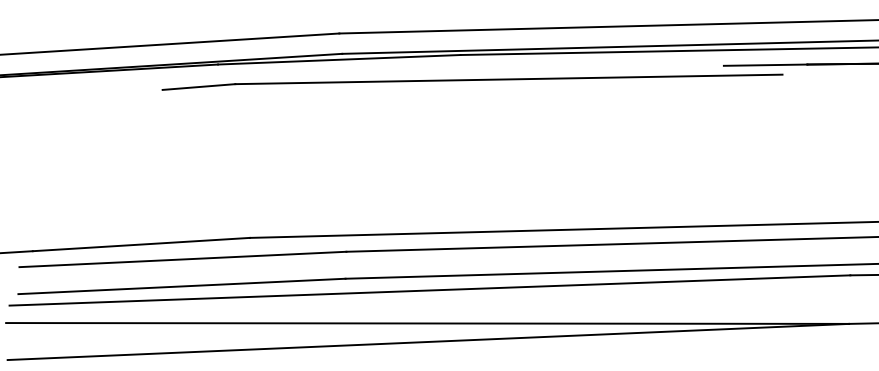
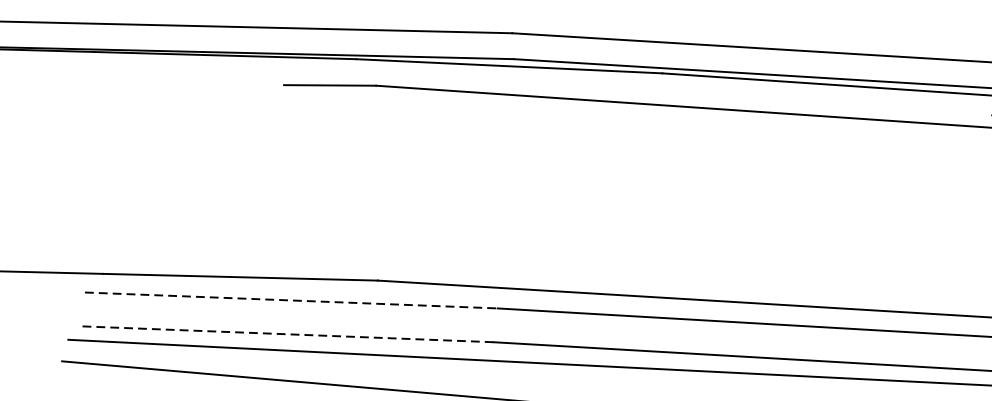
line: (182, 259) -> (290, 300), solid -> dashed
line: (181, 286) -> (286, 334), solid -> dashed

